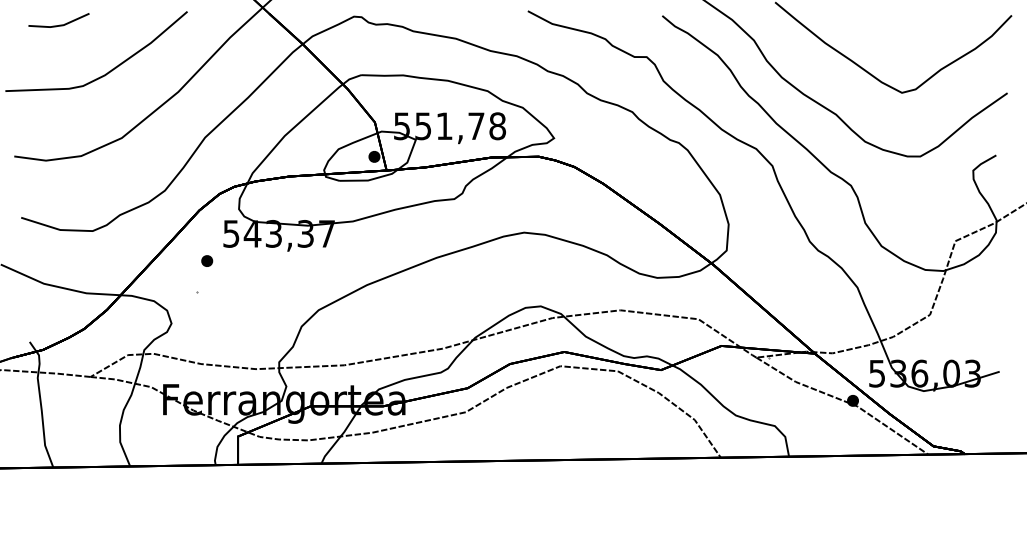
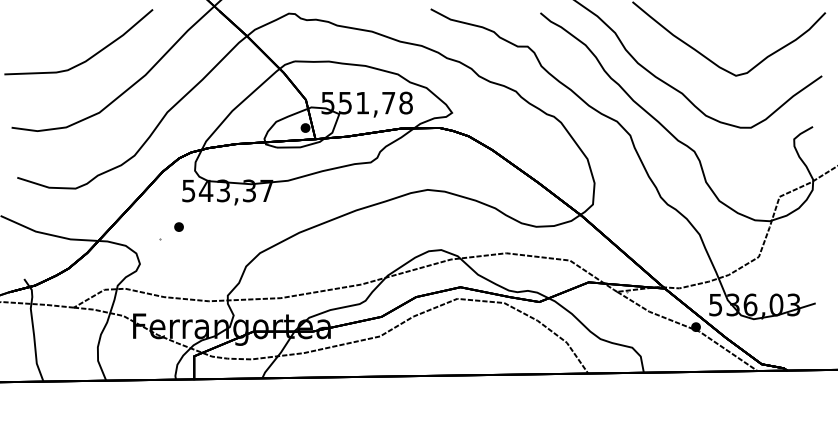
line: (61, 23) -> (50, 19), removed
part: (206, 260) -> (178, 226), moved

